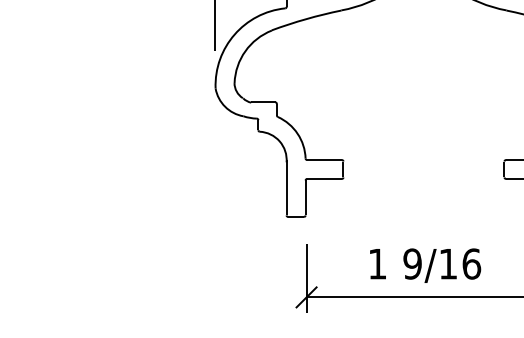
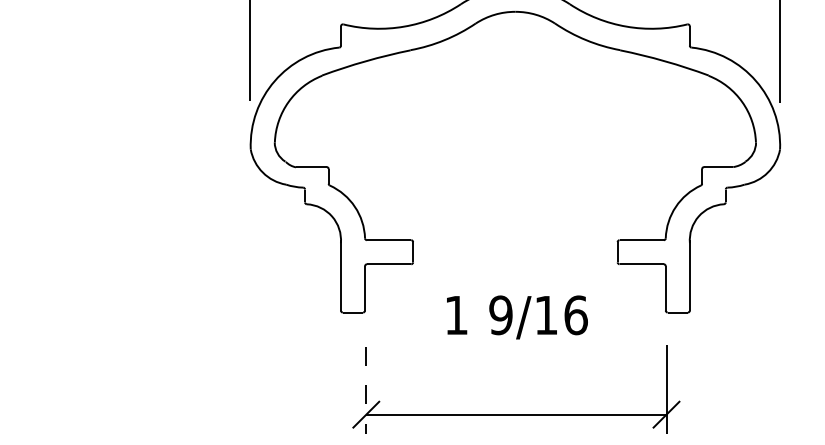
text: (425, 265) -> (517, 317), moved
line: (306, 278) -> (366, 390), solid -> dashed

